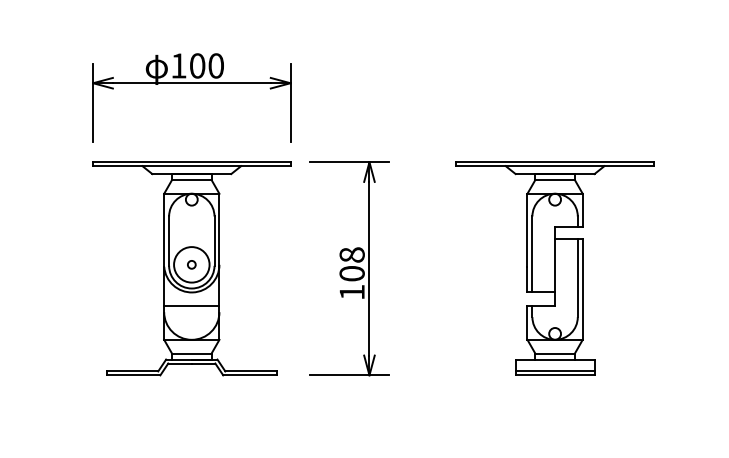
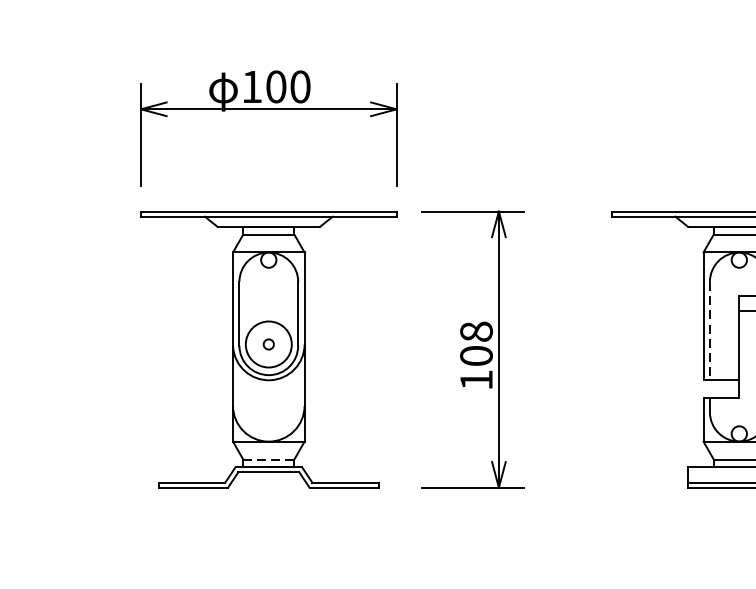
line: (532, 254) -> (710, 331), solid -> dashed
line: (191, 306) -> (268, 398), removed
line: (191, 353) -> (268, 459), solid -> dashed

